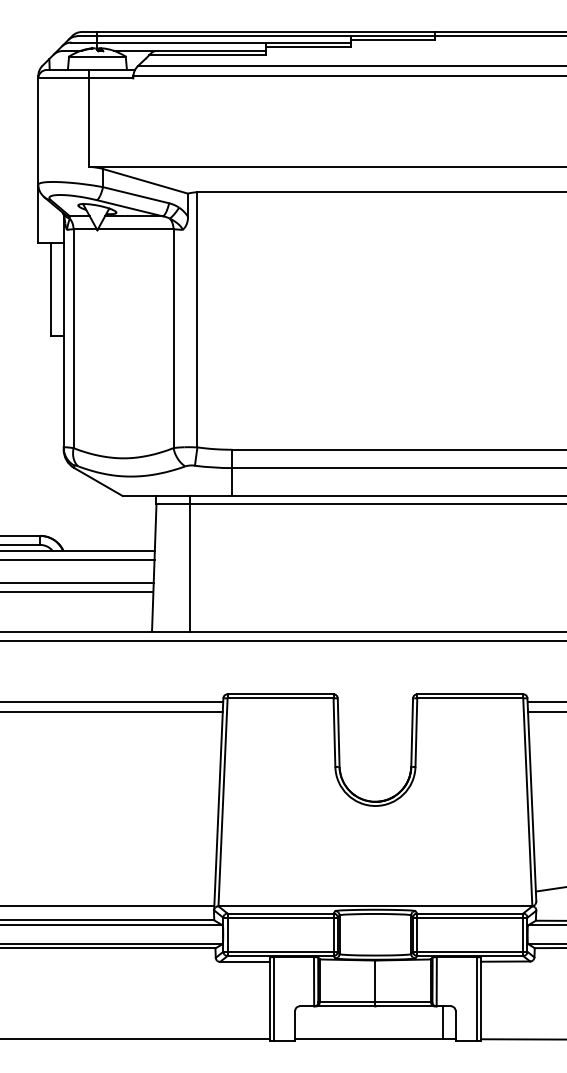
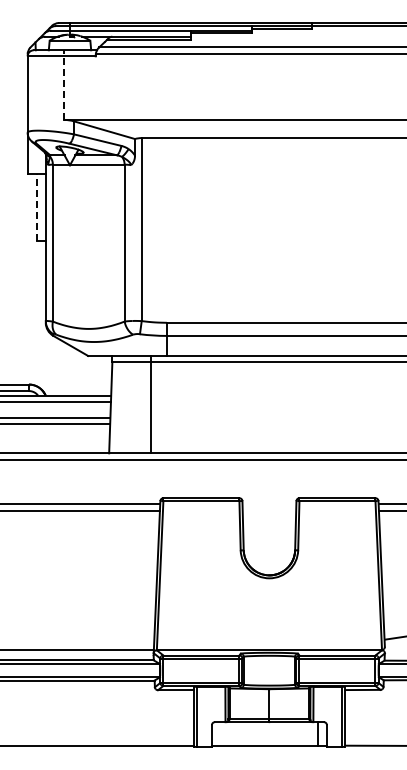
line: (88, 119) -> (63, 85), solid -> dashed
line: (50, 289) -> (36, 207), solid -> dashed
line: (190, 563) -> (150, 404), moved

